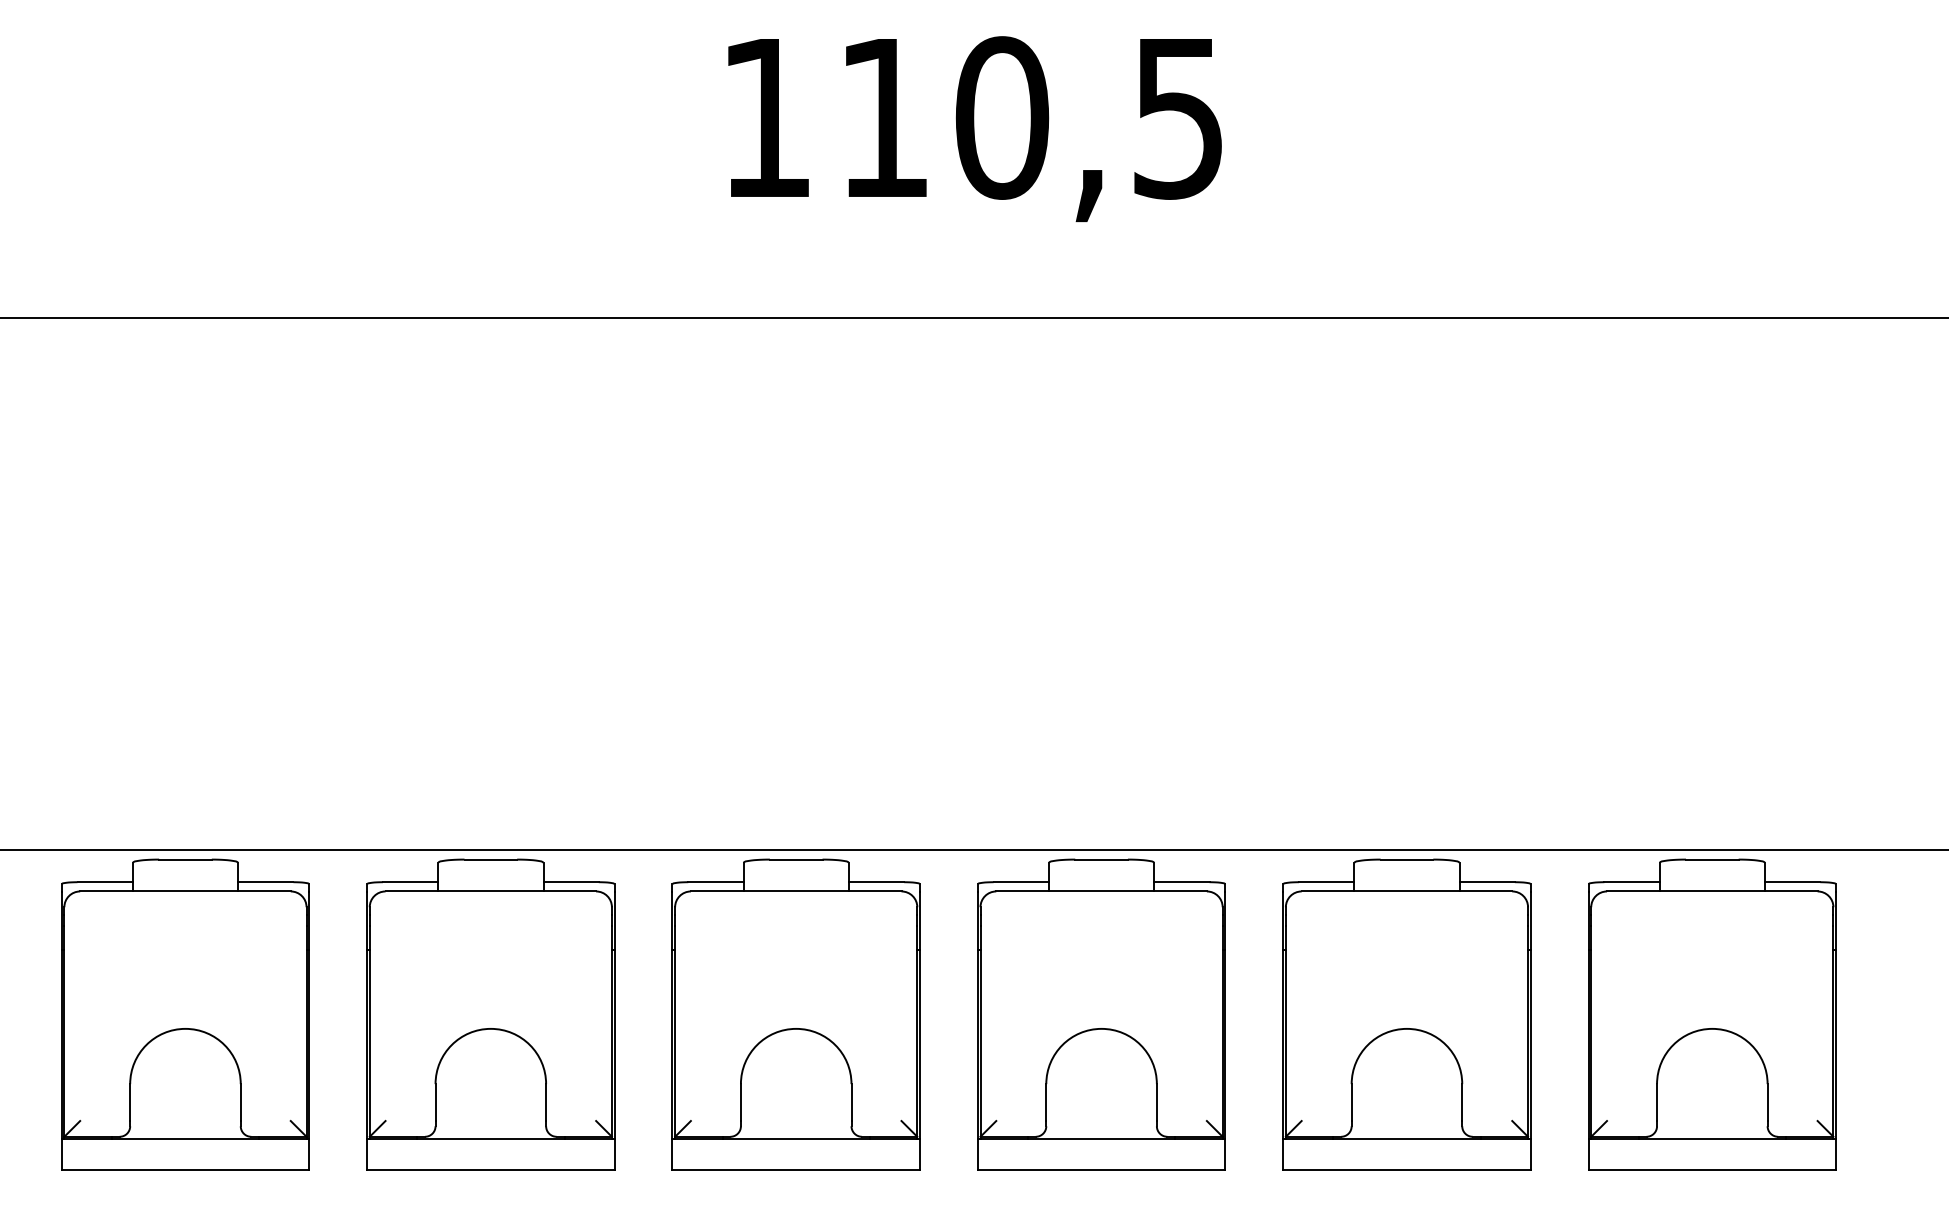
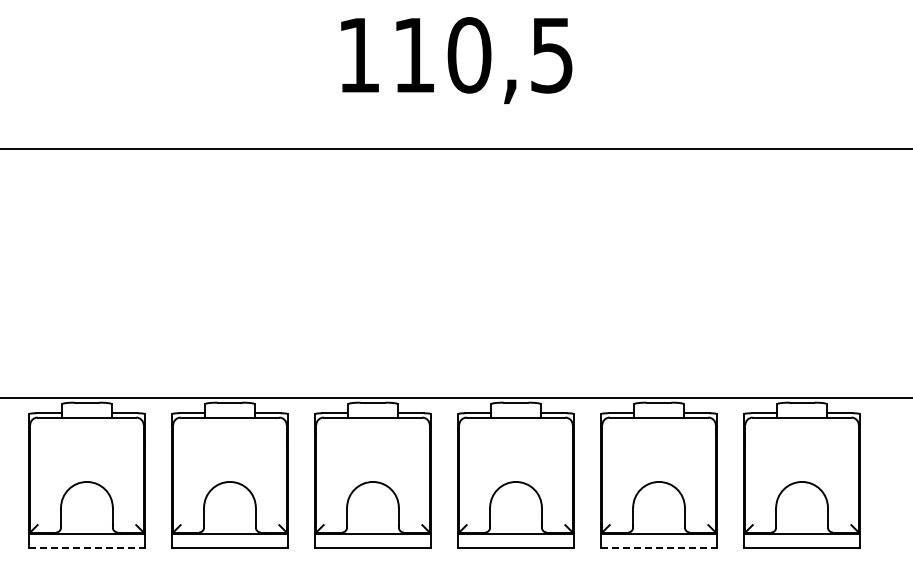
line: (184, 1168) -> (86, 547), solid -> dashed
line: (1407, 1168) -> (659, 547), solid -> dashed

